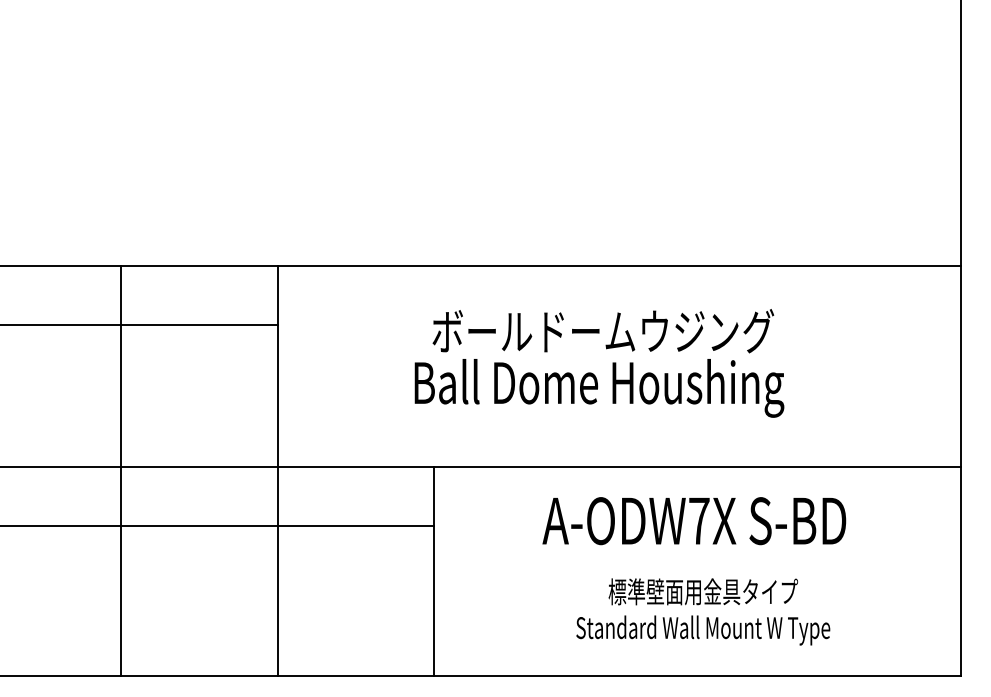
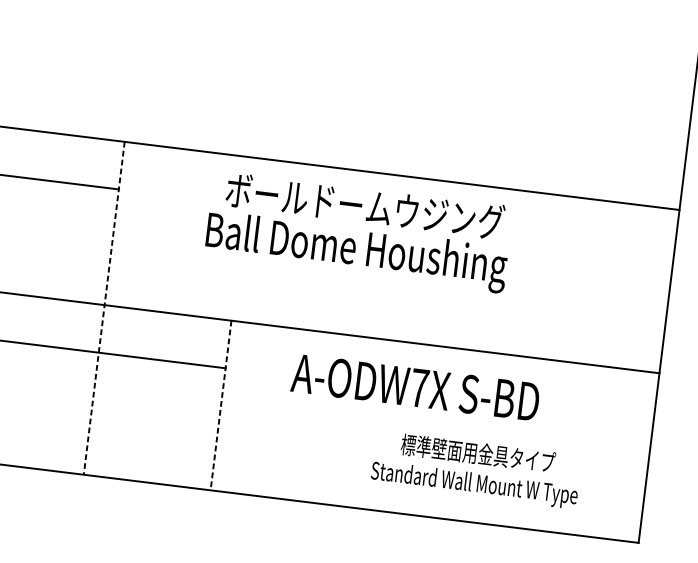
text: (599, 363) -> (359, 231), moved
line: (277, 471) -> (104, 308), solid -> dashed
text: (694, 521) -> (415, 387), moved
line: (433, 572) -> (220, 406), solid -> dashed
text: (703, 611) -> (476, 469), moved

